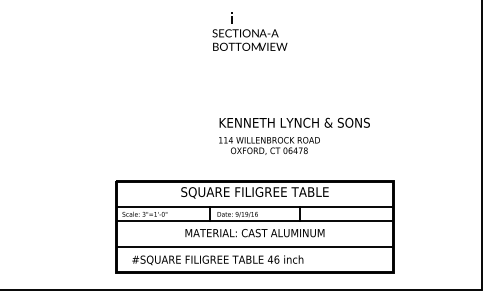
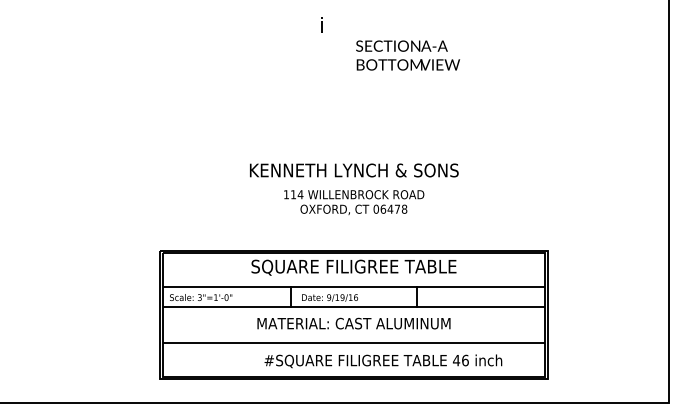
text: (250, 40) -> (408, 55), moved
text: (294, 122) -> (354, 170), moved
text: (269, 145) -> (354, 202), moved
text: (217, 260) -> (383, 361), moved

